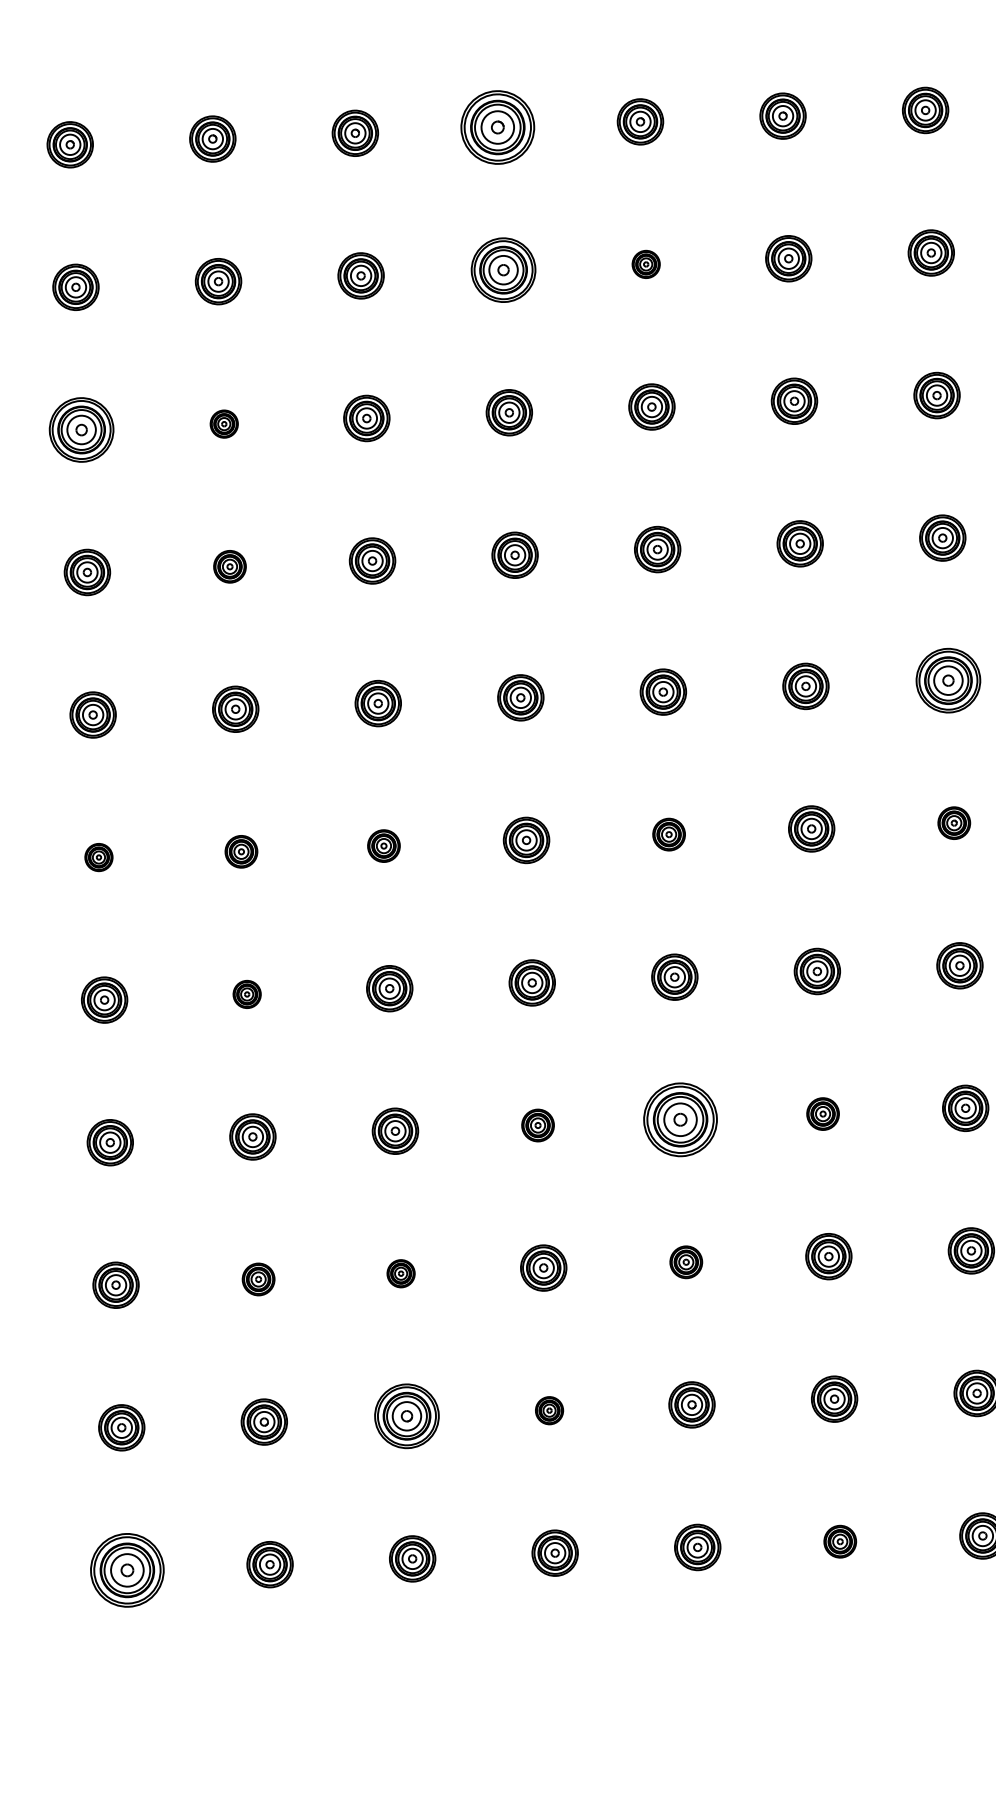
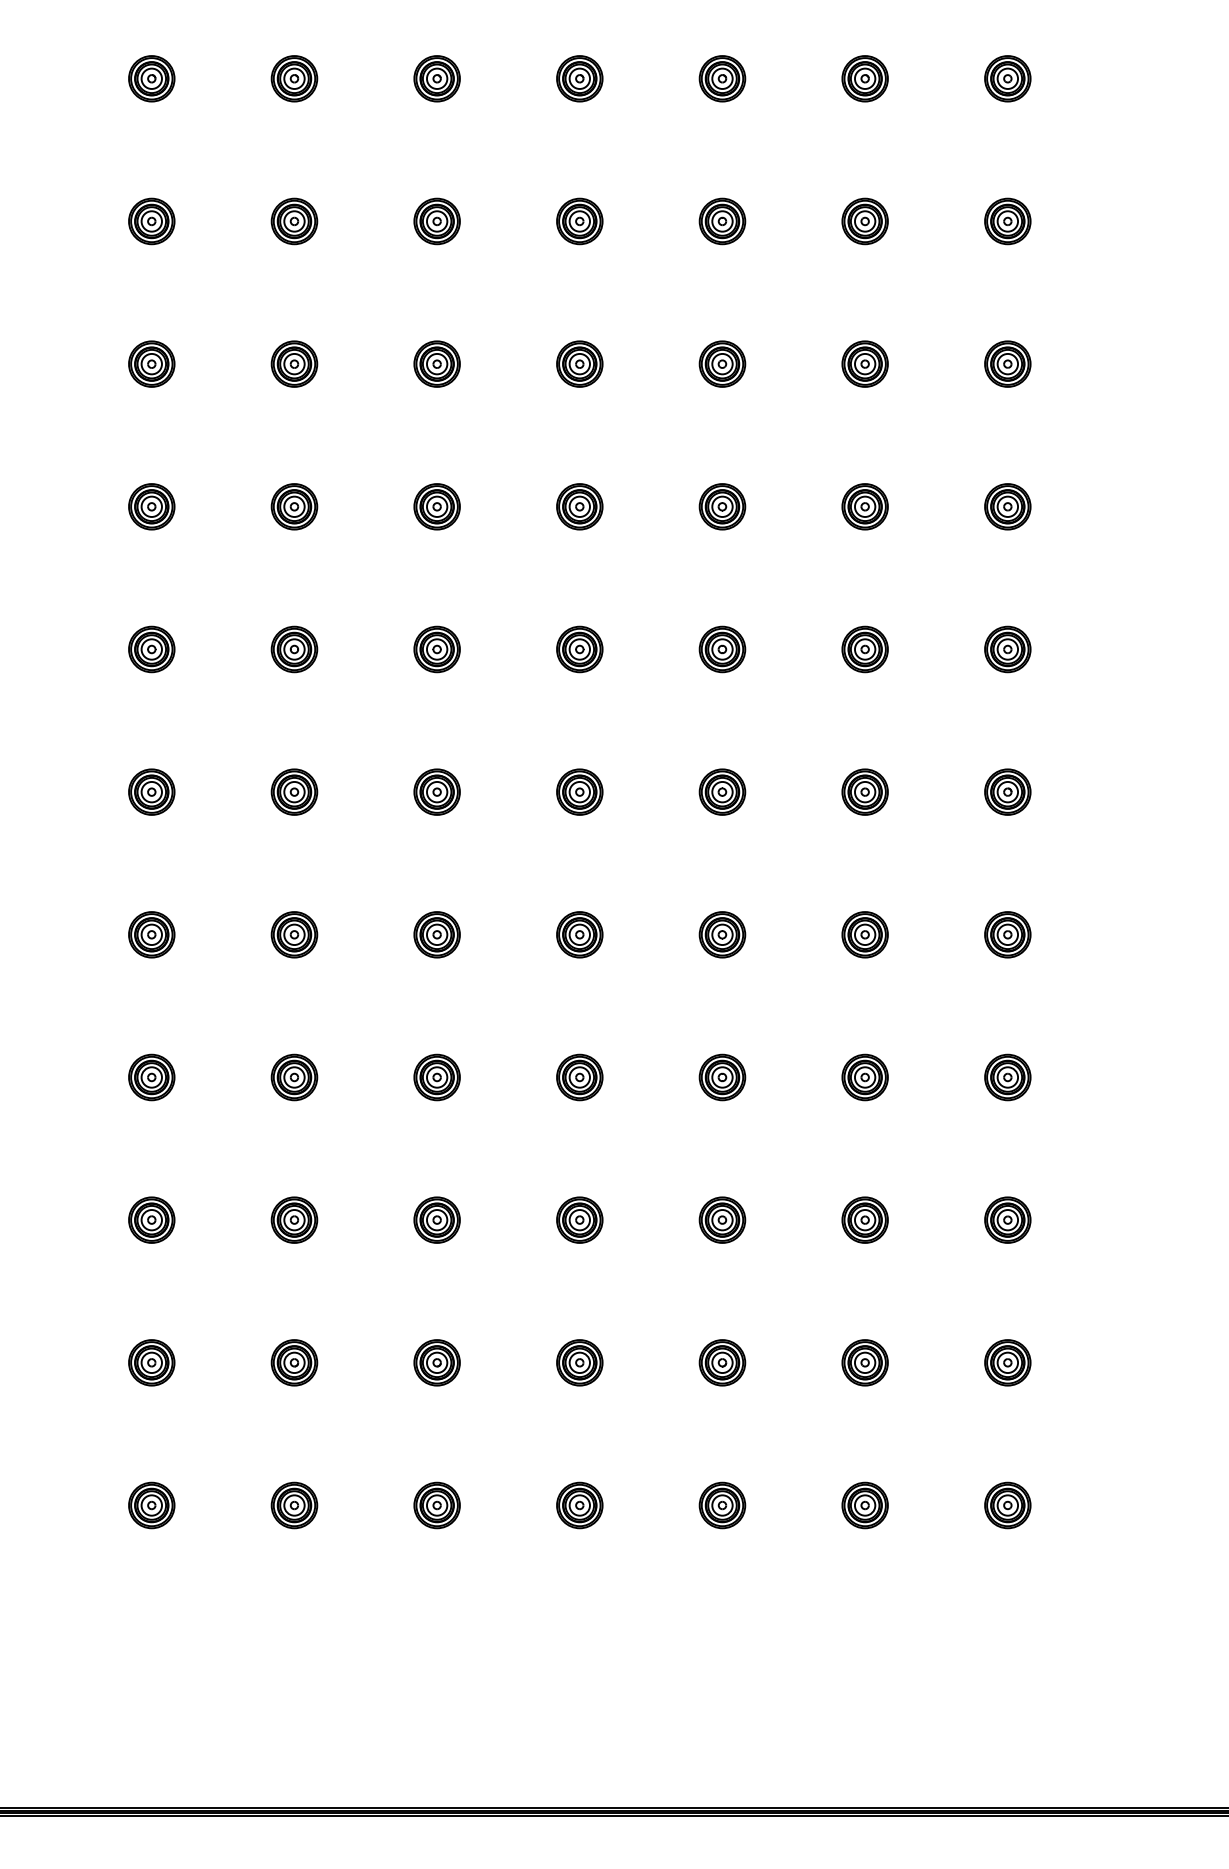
part: (497, 127) -> (579, 78), size x0.62
part: (646, 264) -> (722, 221), size x1.67
part: (503, 270) -> (579, 221), size x0.71
part: (224, 423) -> (294, 363), size x1.67
part: (81, 429) -> (151, 363), size x0.71
part: (230, 566) -> (294, 506), size x1.43
part: (948, 680) -> (1007, 649), size x0.71
part: (953, 822) -> (1007, 791), size x1.43
part: (669, 834) -> (722, 791), size x1.43
part: (383, 845) -> (436, 791), size x1.43
part: (241, 851) -> (294, 791), size x1.43
part: (98, 856) -> (151, 791), size x1.67
part: (247, 994) -> (294, 934), size x1.67
part: (822, 1114) -> (864, 1077), size x1.43
part: (680, 1119) -> (722, 1077), size x0.62
part: (537, 1125) -> (579, 1077), size x1.43
part: (686, 1261) -> (722, 1219), size x1.43
part: (400, 1273) -> (436, 1219), size x1.67
part: (258, 1278) -> (294, 1219), size x1.43
part: (549, 1410) -> (579, 1362), size x1.67
part: (406, 1416) -> (436, 1362), size x0.71
part: (839, 1541) -> (864, 1505), size x1.43
part: (127, 1570) -> (151, 1505), size x0.62

